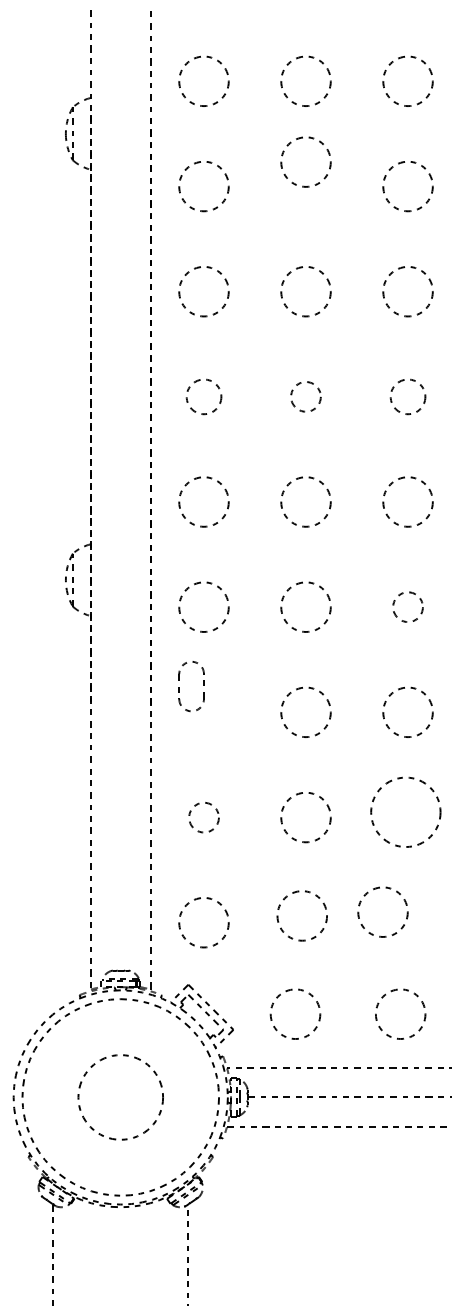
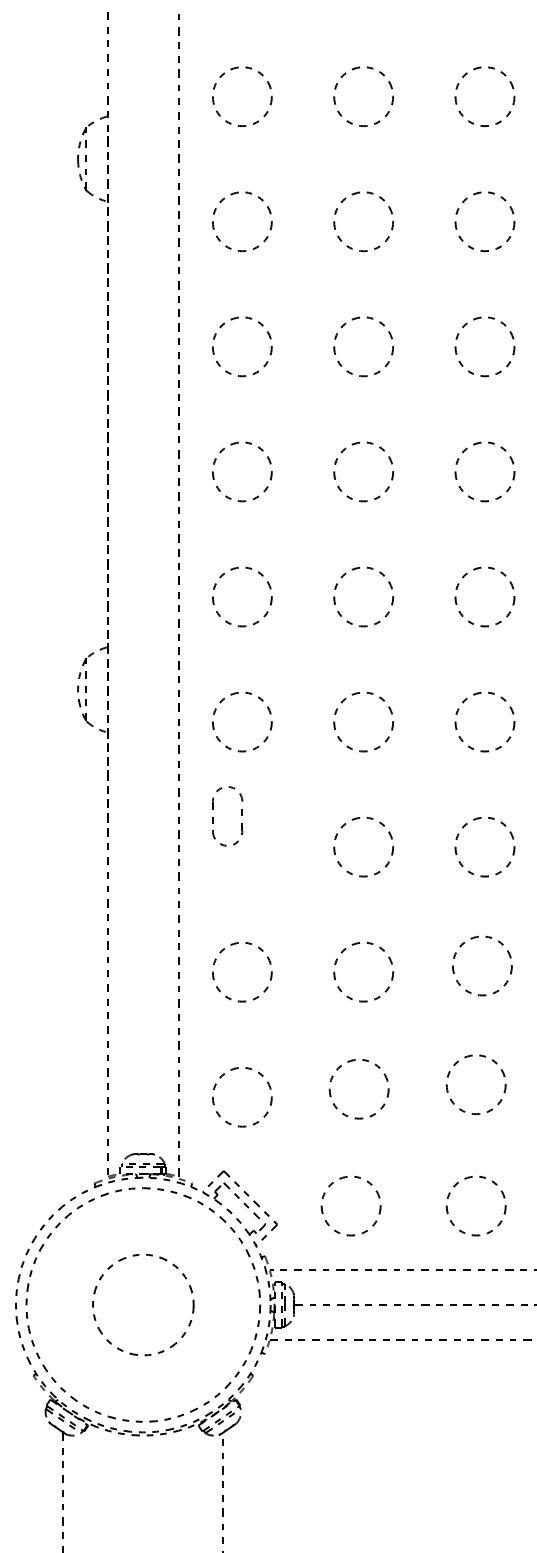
circle: (305, 161) -> (363, 221), moved
circle: (204, 396) -> (242, 471), size x1.43
circle: (305, 396) -> (363, 471), size x1.67
circle: (407, 396) -> (484, 471), size x1.43
circle: (407, 606) -> (484, 721), size x1.67
circle: (405, 811) -> (482, 965), size x0.71
circle: (204, 817) -> (242, 972), size x1.67
circle: (382, 911) -> (475, 1084), moved

